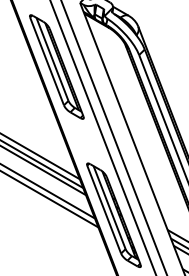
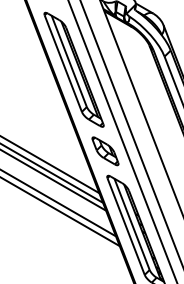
part: (85, 140) -> (105, 150), added

